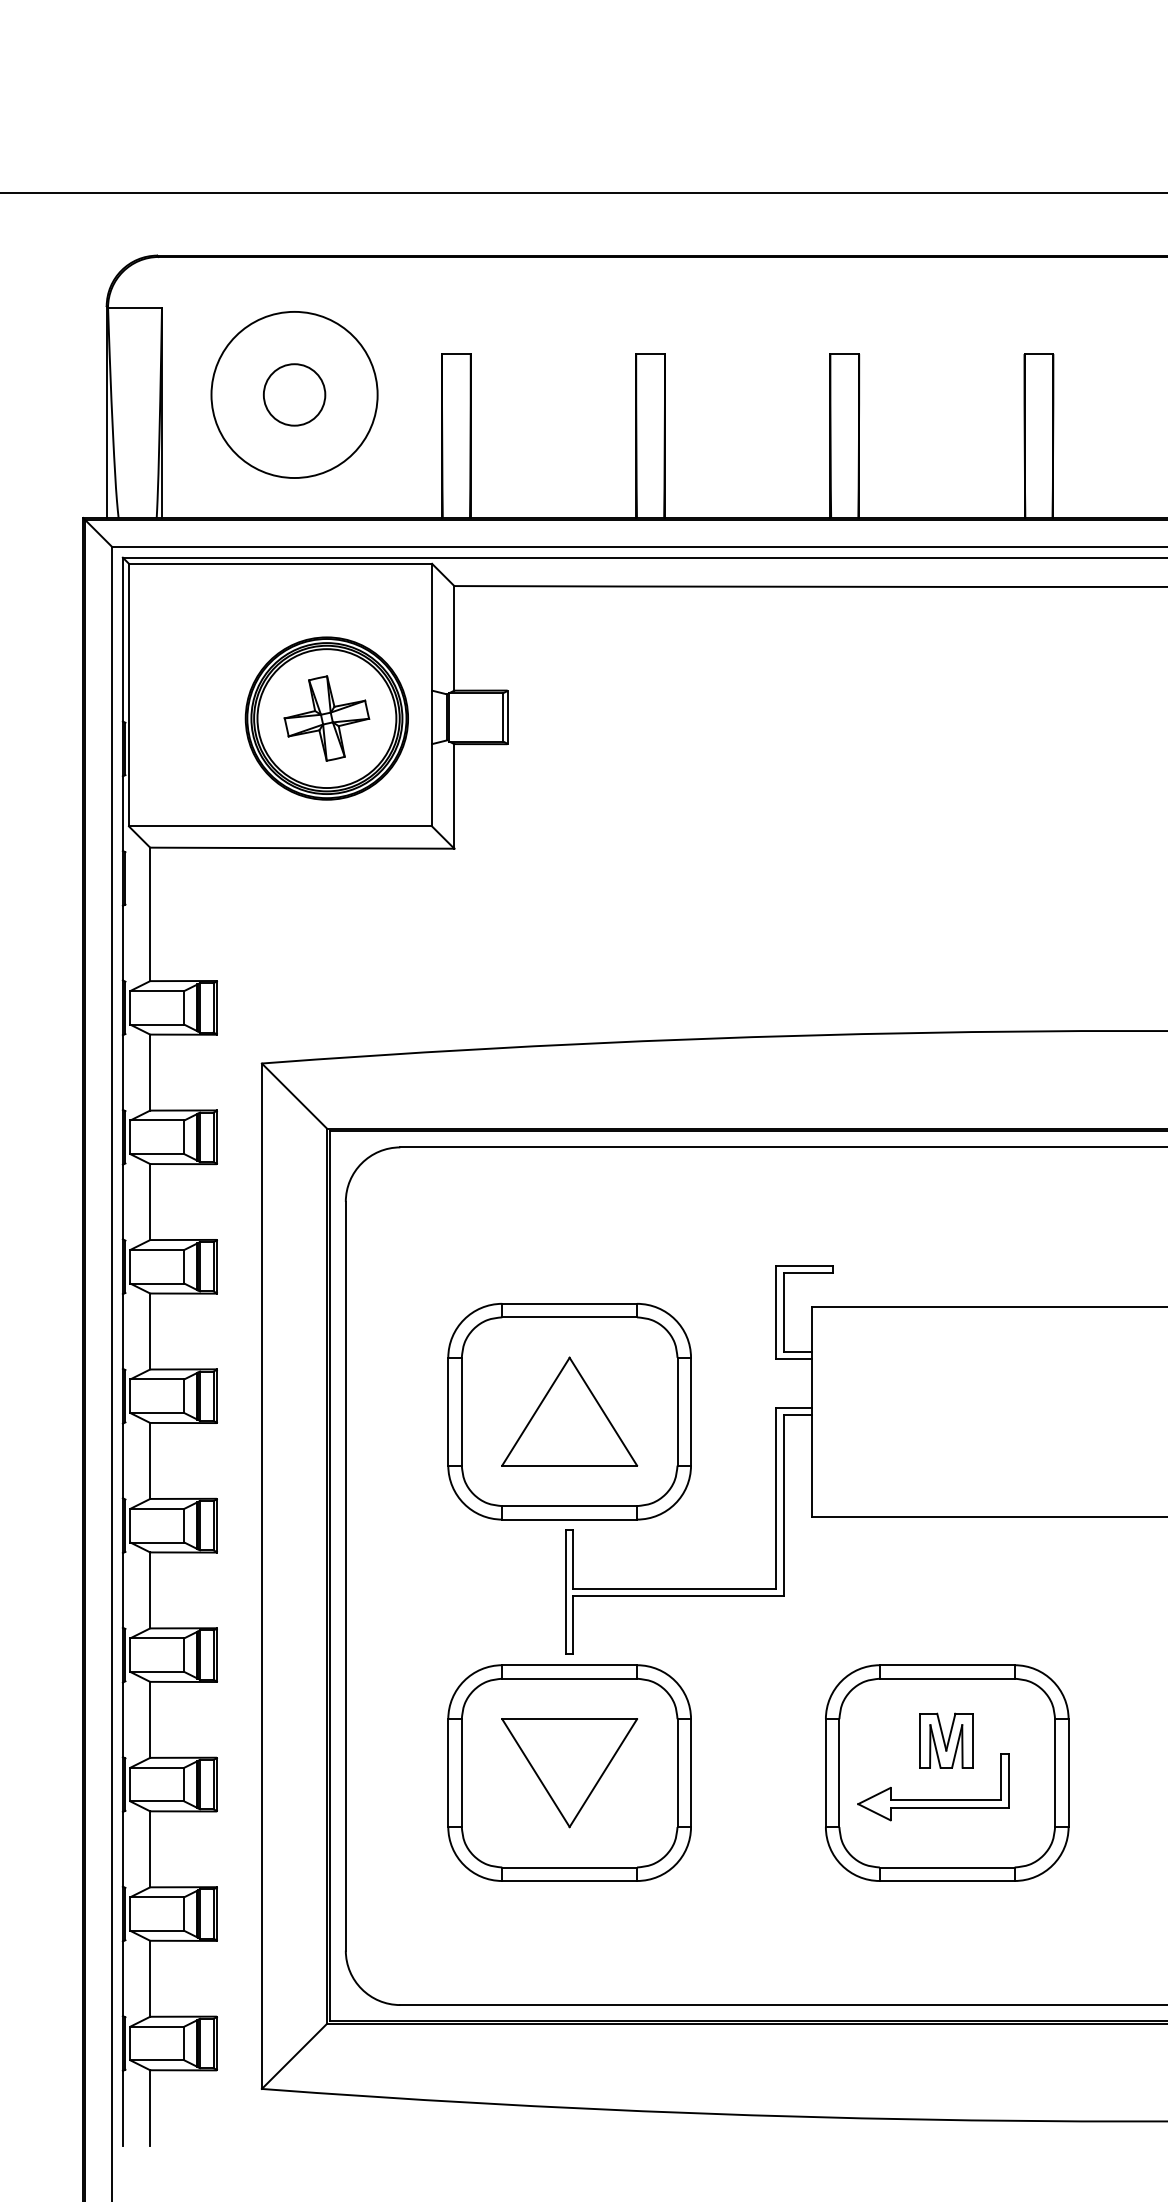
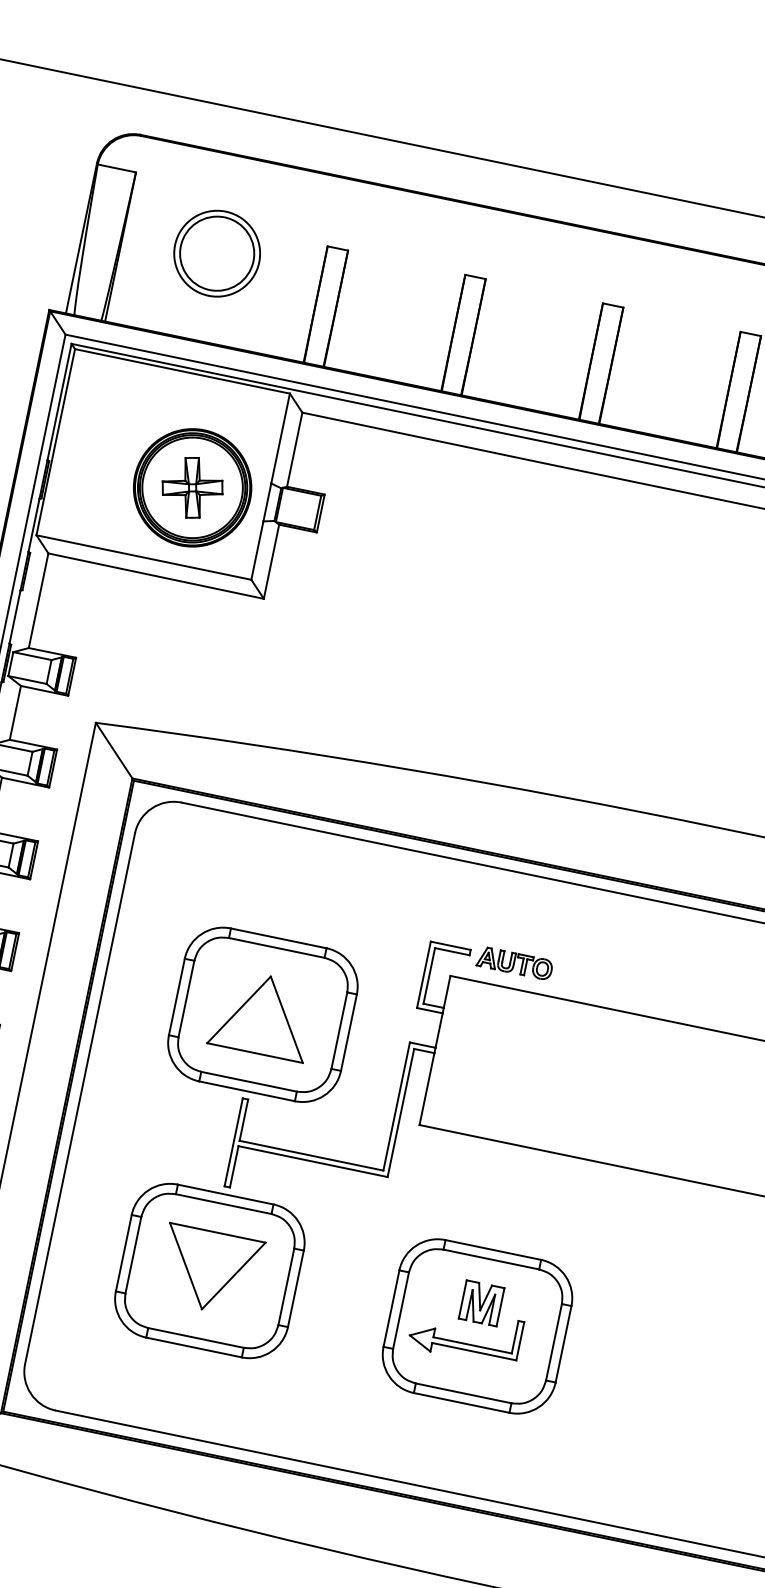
circle: (294, 394) -> (217, 253), size x0.71
circle: (294, 394) -> (217, 253), size x1.67
part: (895, 1271) -> (514, 963), added

